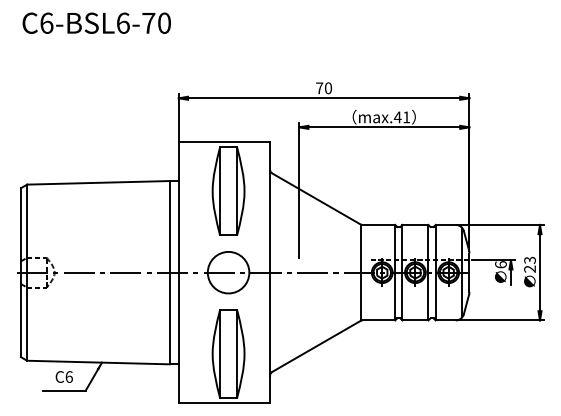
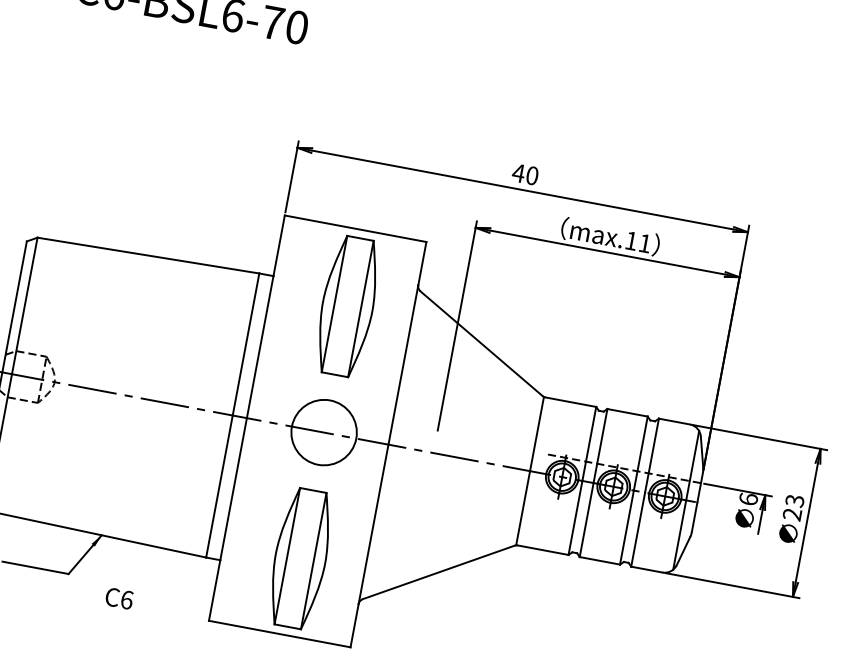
text: (319, 88) -> (518, 173), 70 -> 40
text: (397, 117) -> (630, 241), max.41 -> max.11
text: (63, 376) -> (118, 597), moved

